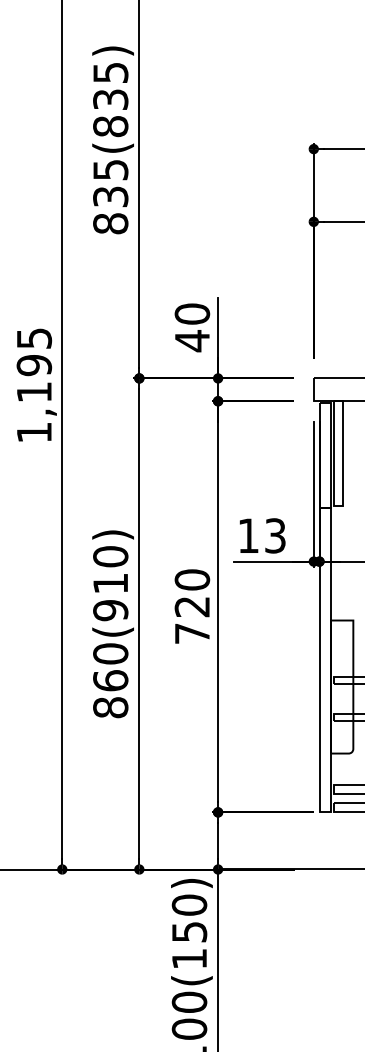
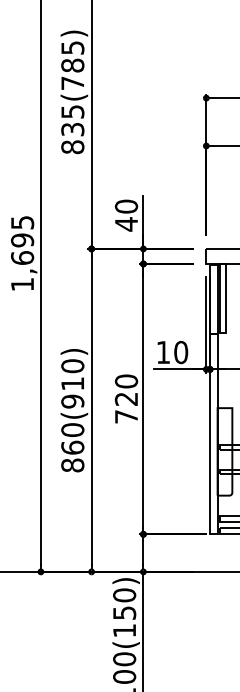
text: (110, 113) -> (72, 74), 835(835) -> 835(785)
text: (34, 391) -> (22, 257), 1,195 -> 1,695
text: (276, 535) -> (181, 352), 13 -> 10

